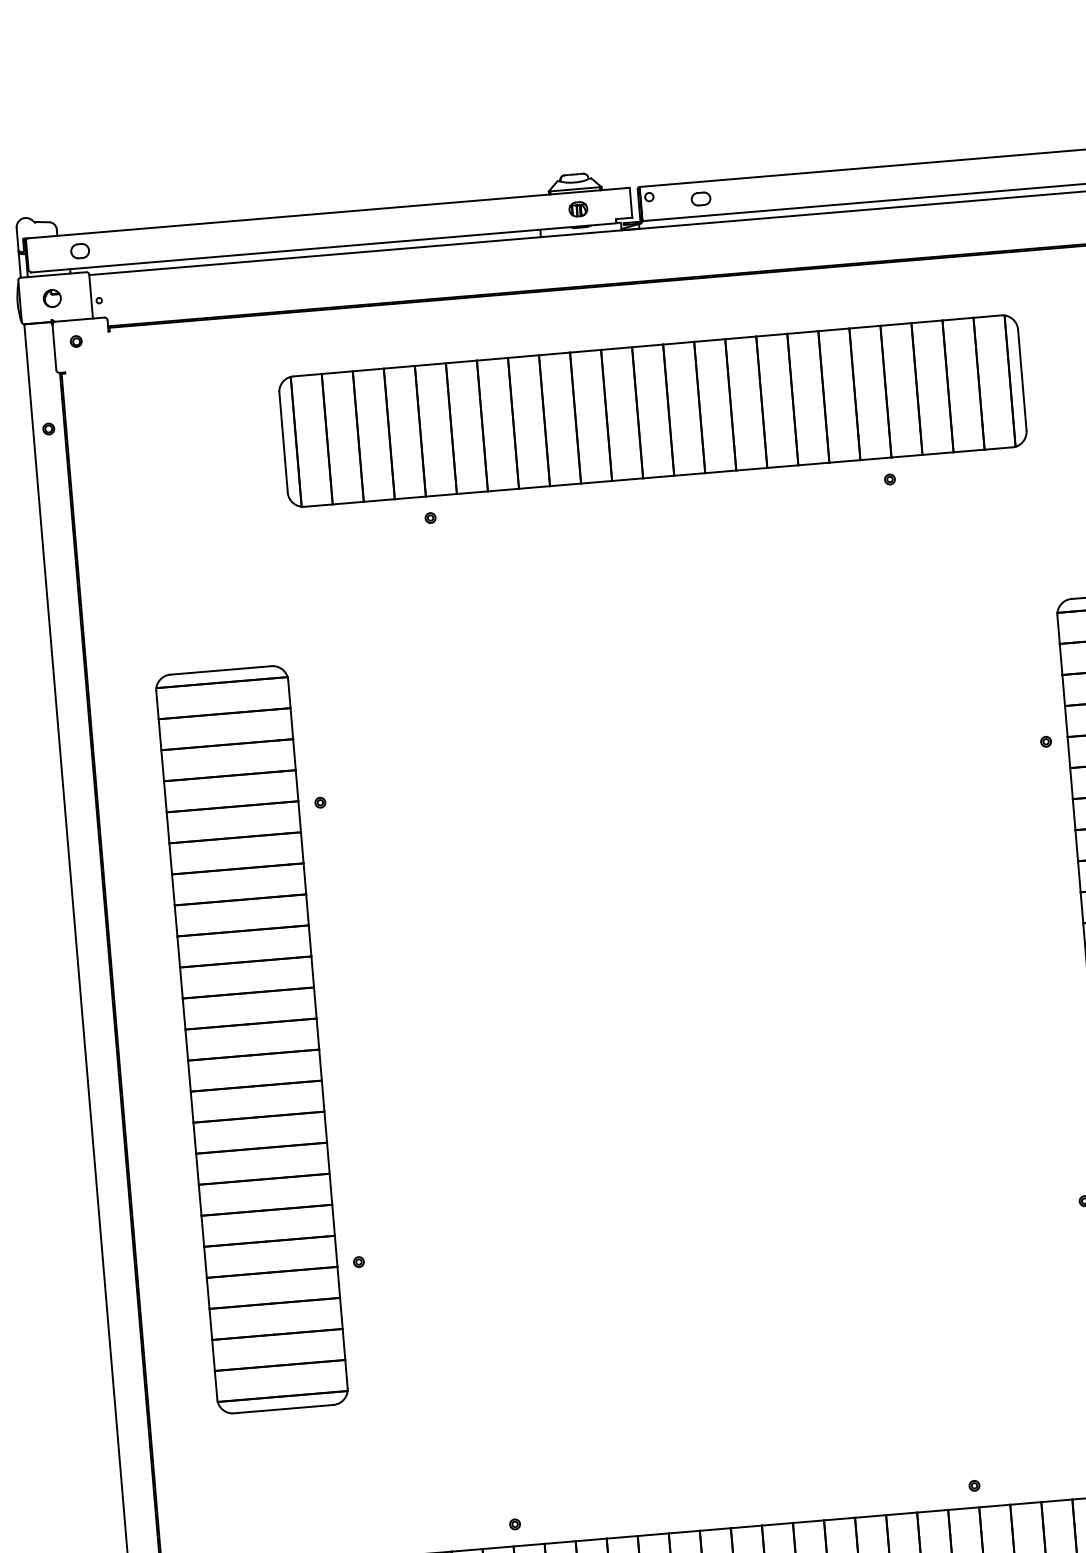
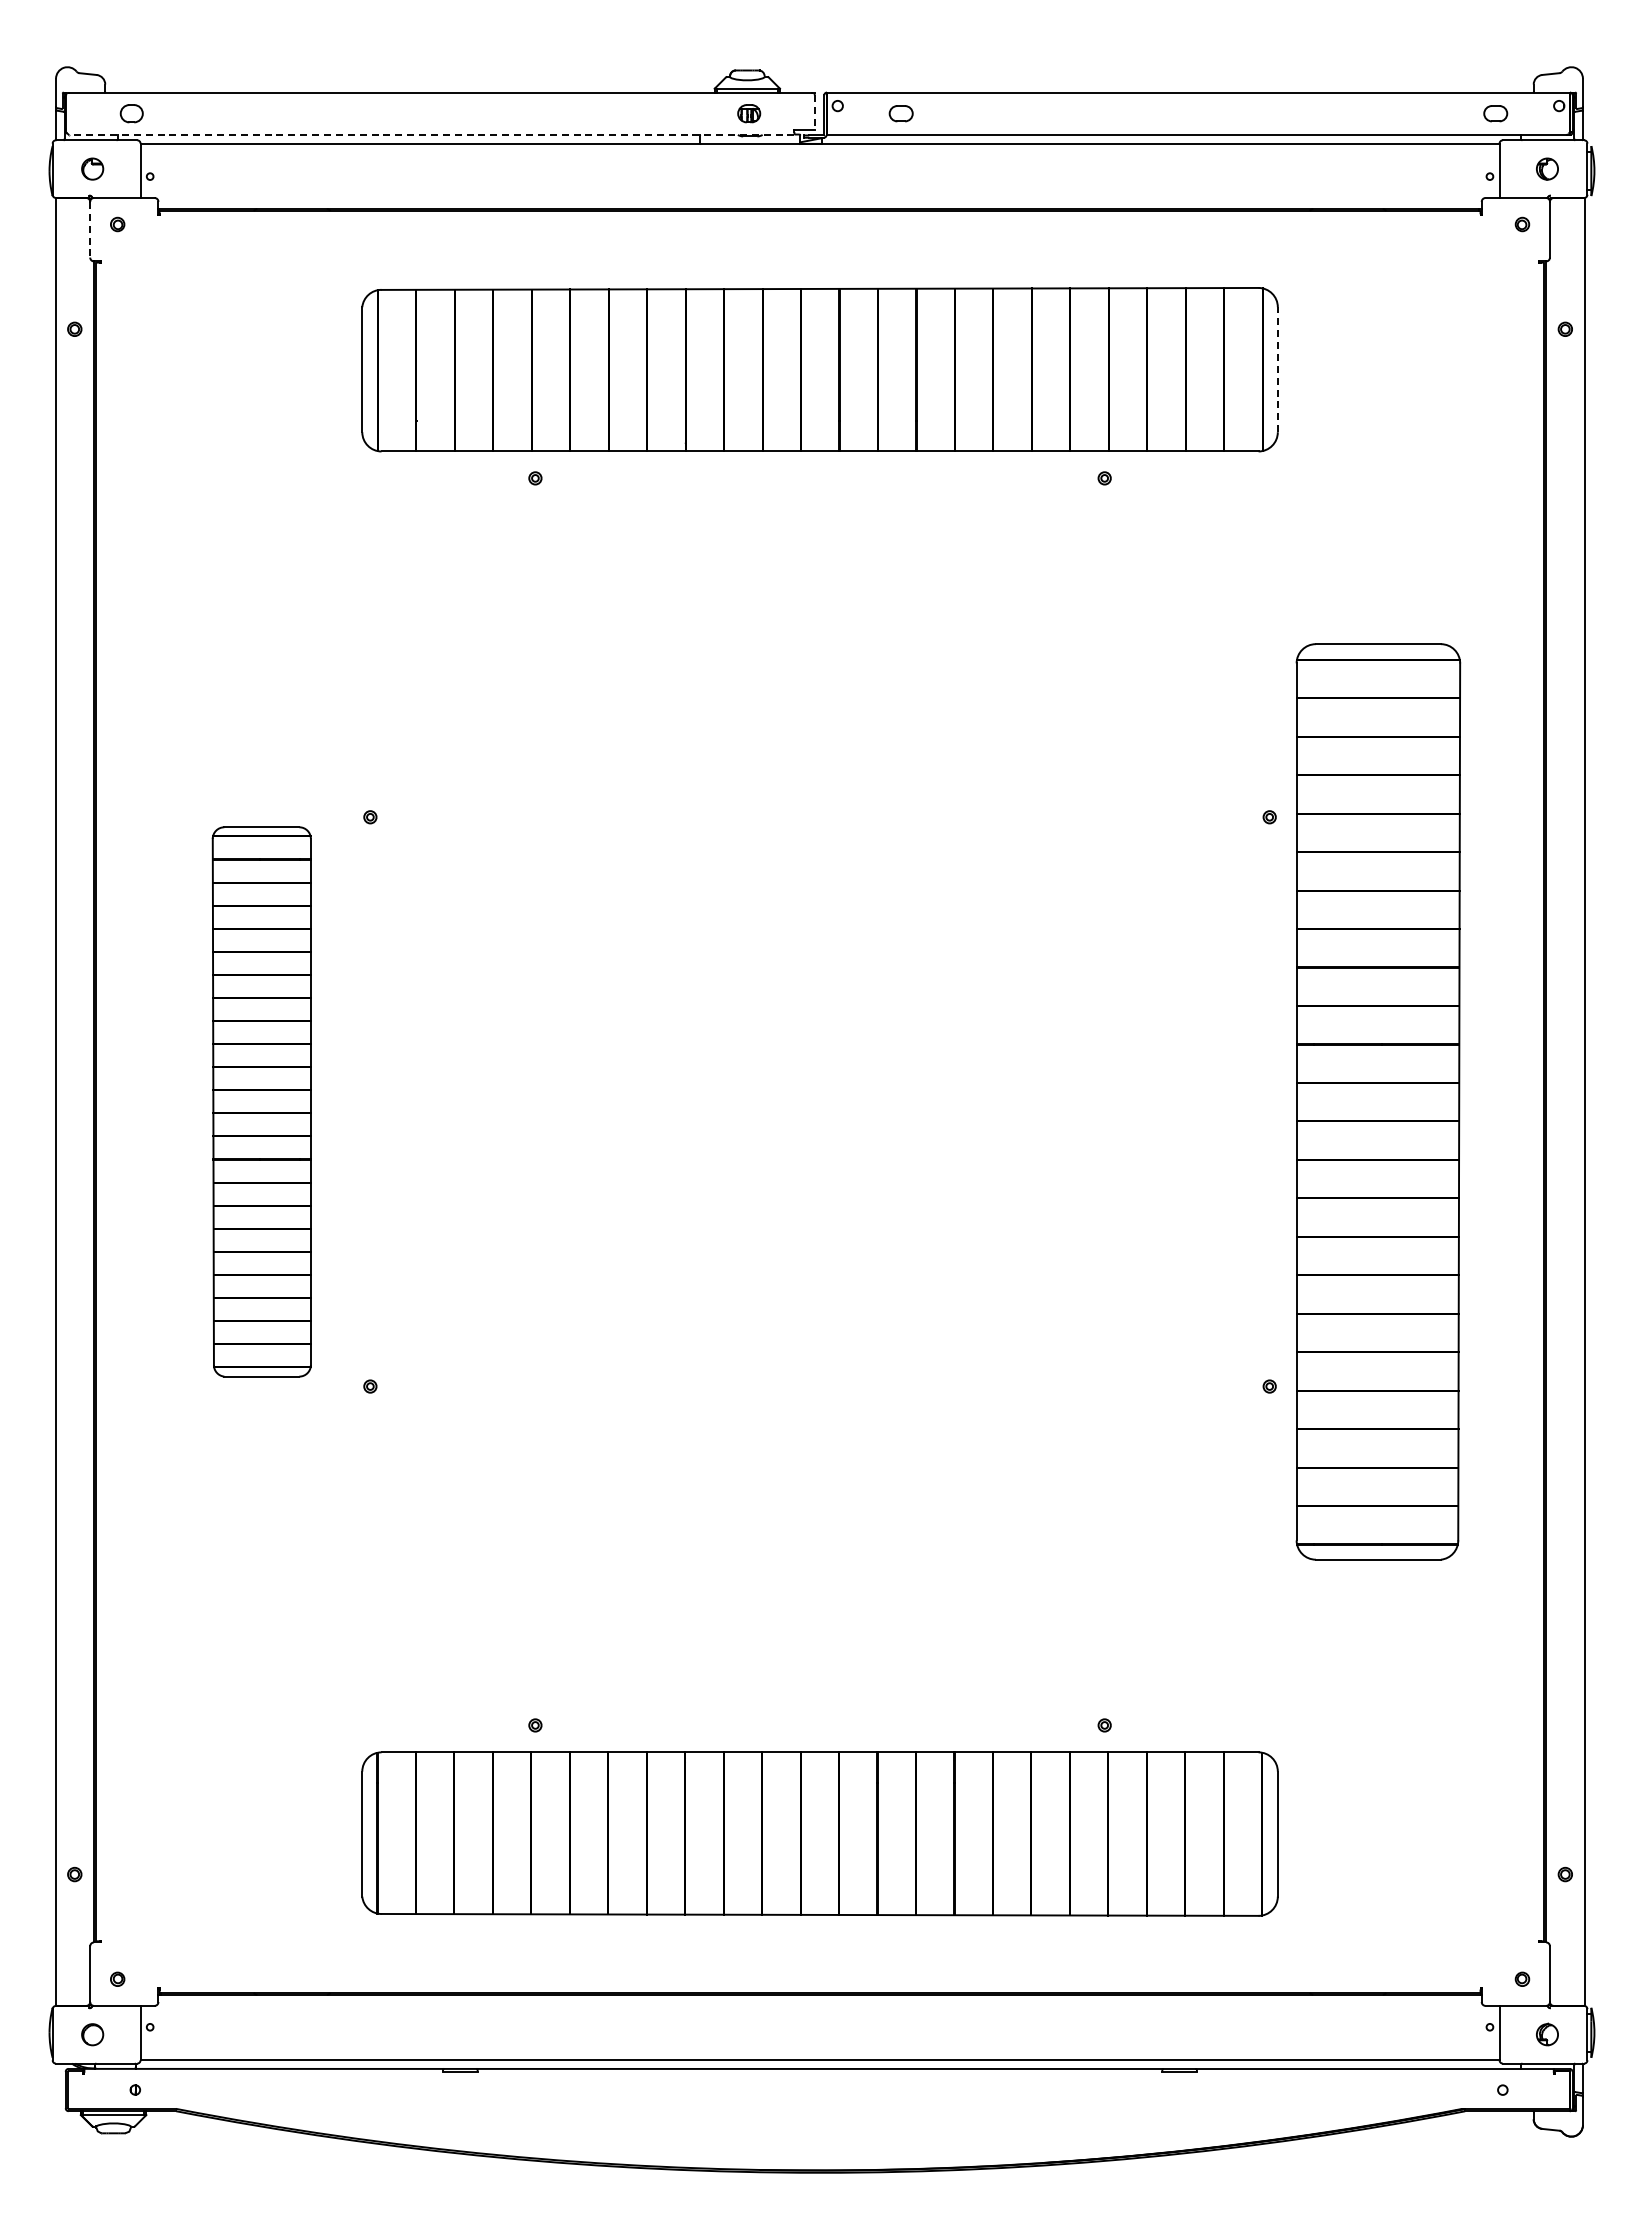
line: (631, 203) -> (814, 112), solid -> dashed
line: (323, 247) -> (431, 134), solid -> dashed
line: (54, 347) -> (90, 229), solid -> dashed
line: (1022, 379) -> (1277, 369), solid -> dashed
part: (251, 1039) -> (261, 1101), size x0.6

